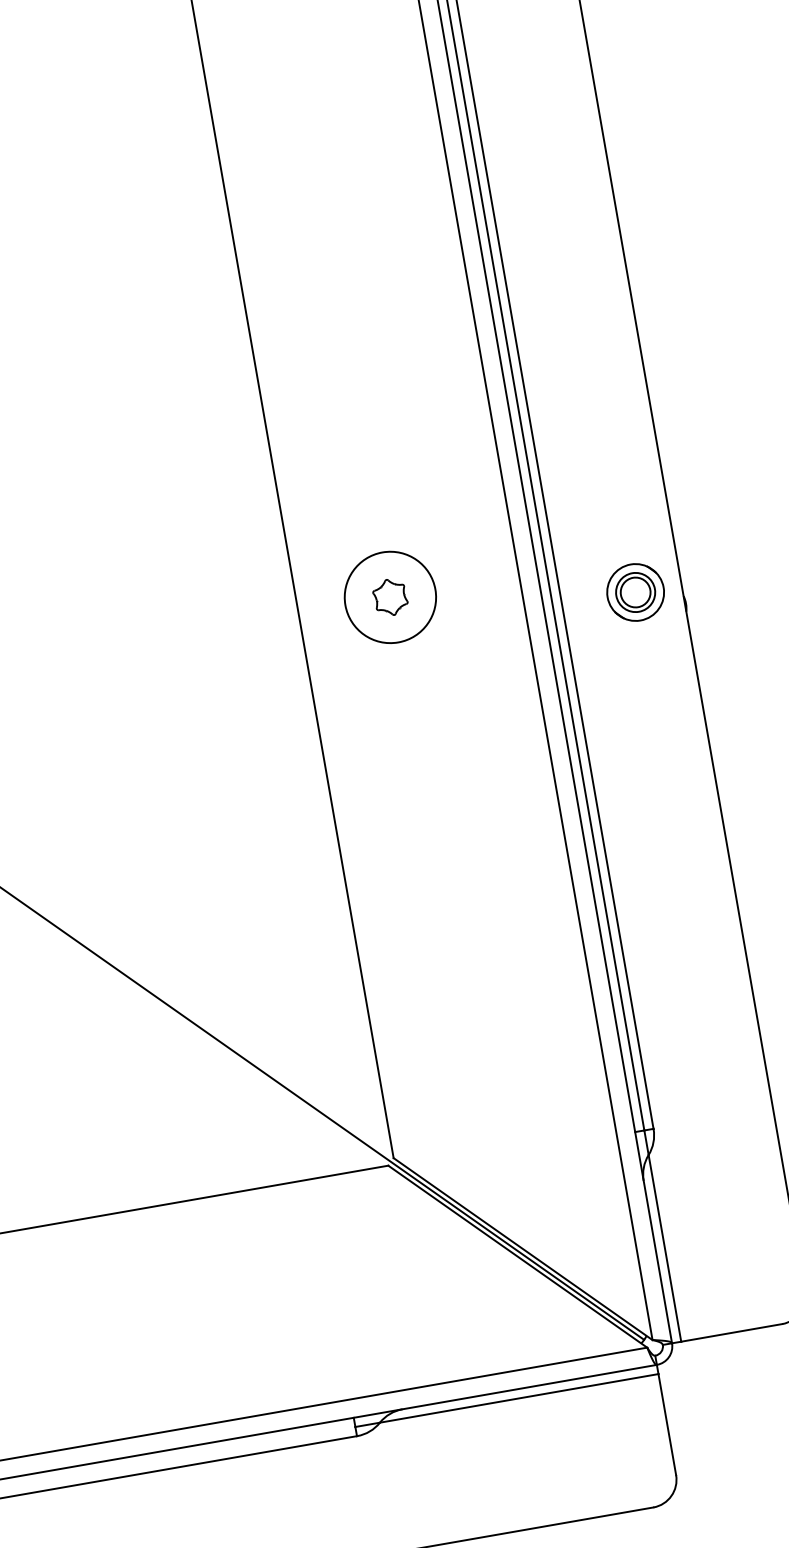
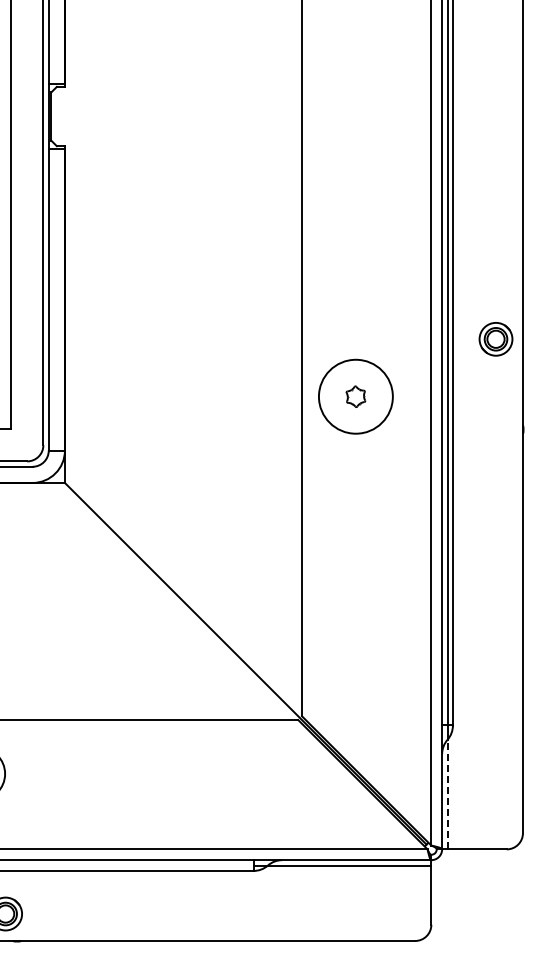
part: (634, 592) -> (495, 339), moved
circle: (389, 597) -> (355, 396), size x1.4
line: (664, 1248) -> (447, 794), solid -> dashed

